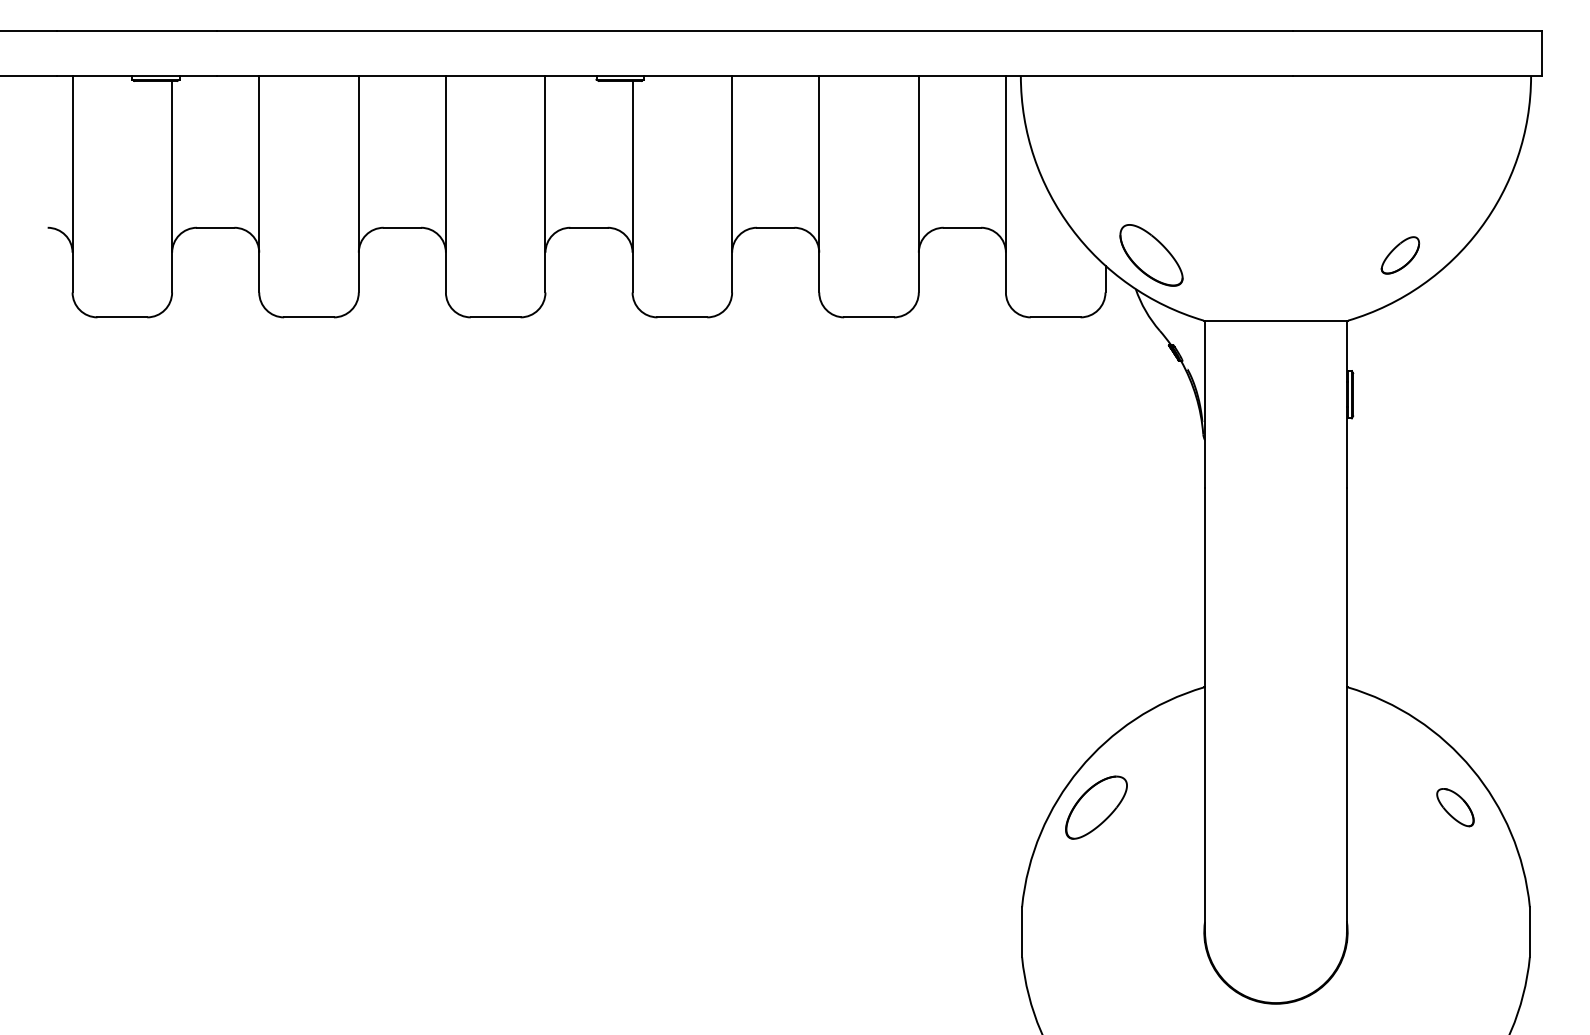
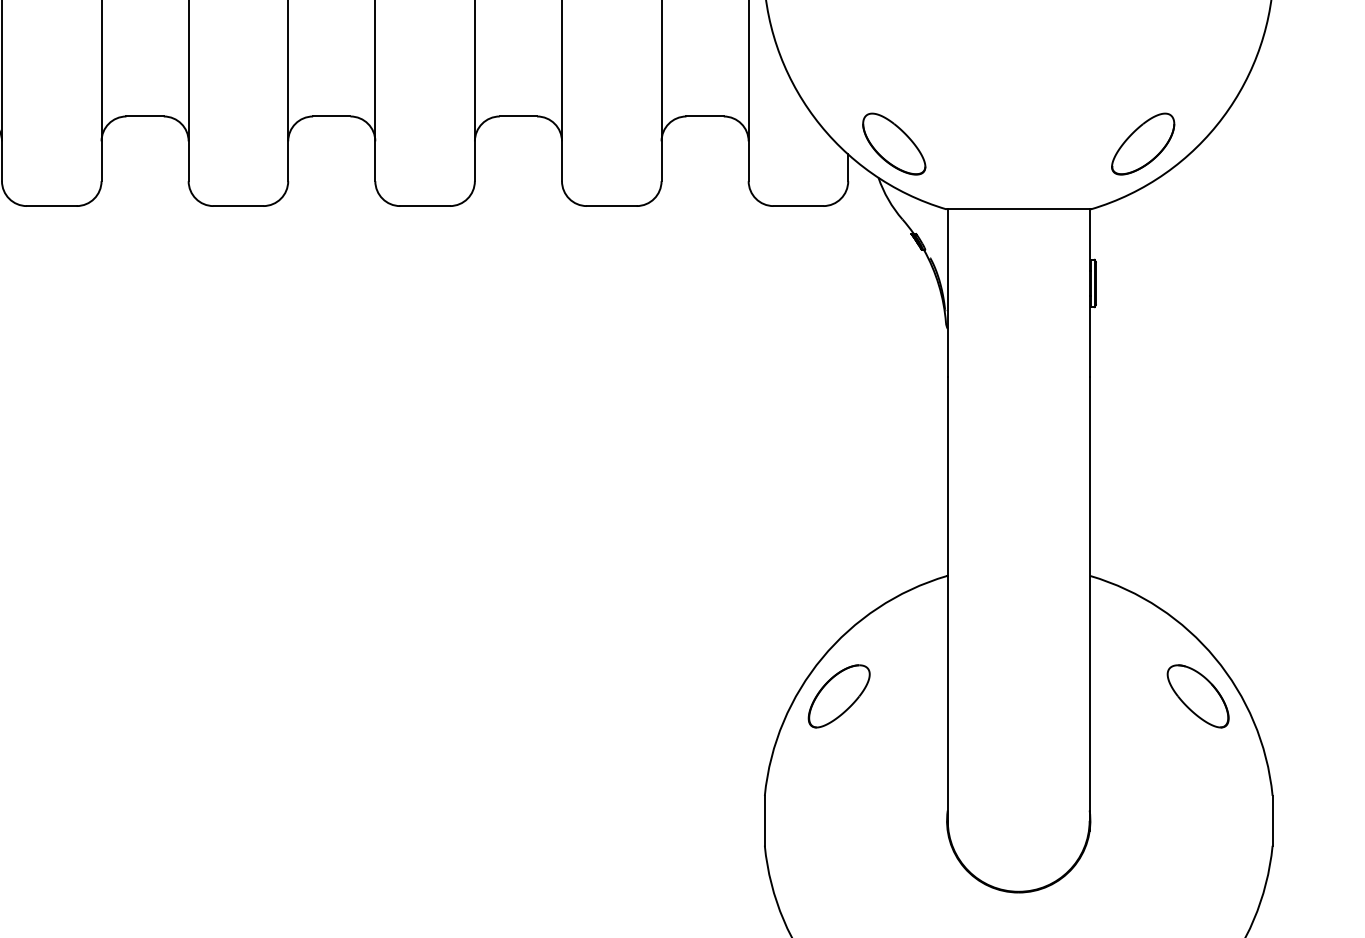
part: (1400, 255) -> (1143, 144), size x1.67
part: (1455, 807) -> (1198, 696), size x1.67

